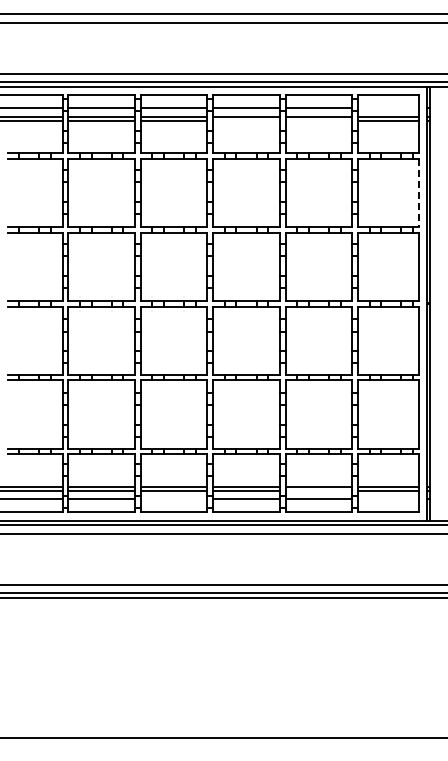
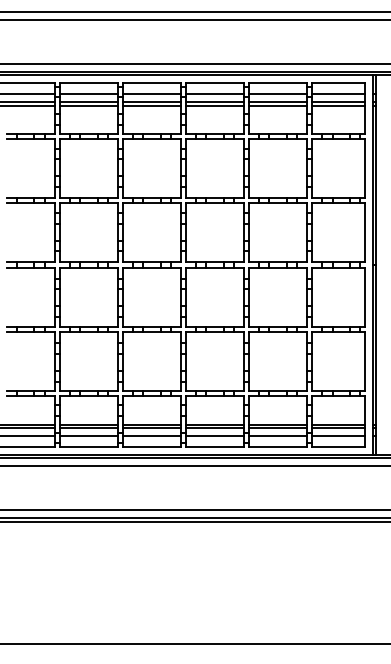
line: (387, 108) -> (338, 94), added
line: (246, 121) -> (215, 105), added
line: (318, 121) -> (277, 105), added
line: (418, 193) -> (365, 168), dashed -> solid
line: (318, 490) -> (277, 427), added
line: (173, 499) -> (151, 435), added
line: (387, 499) -> (338, 435), added

